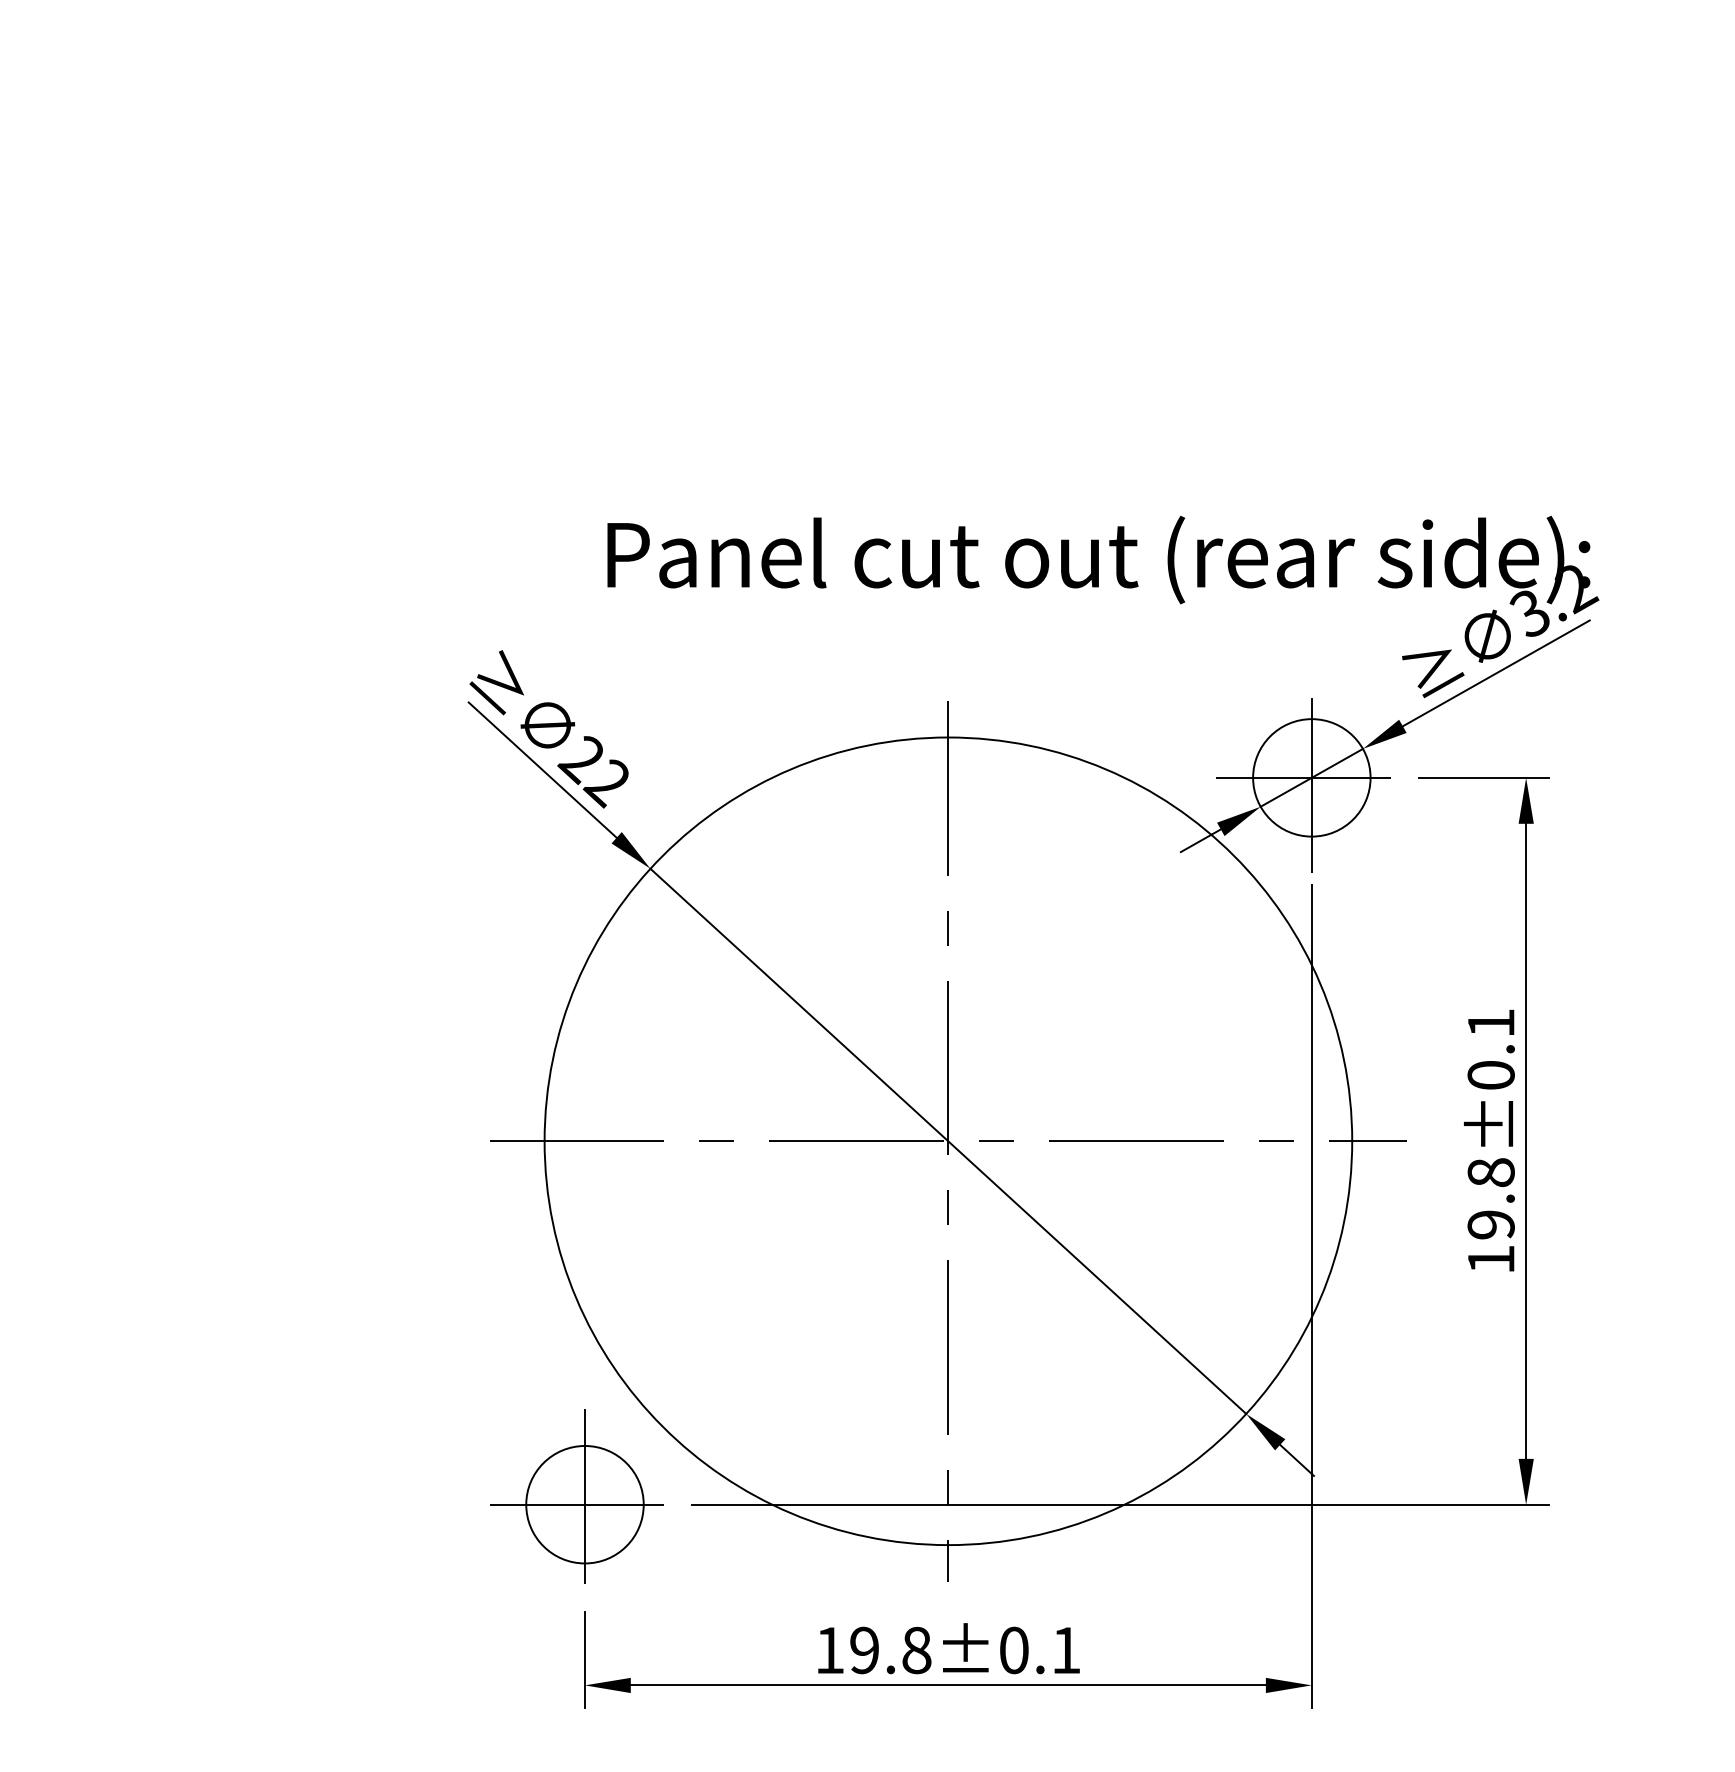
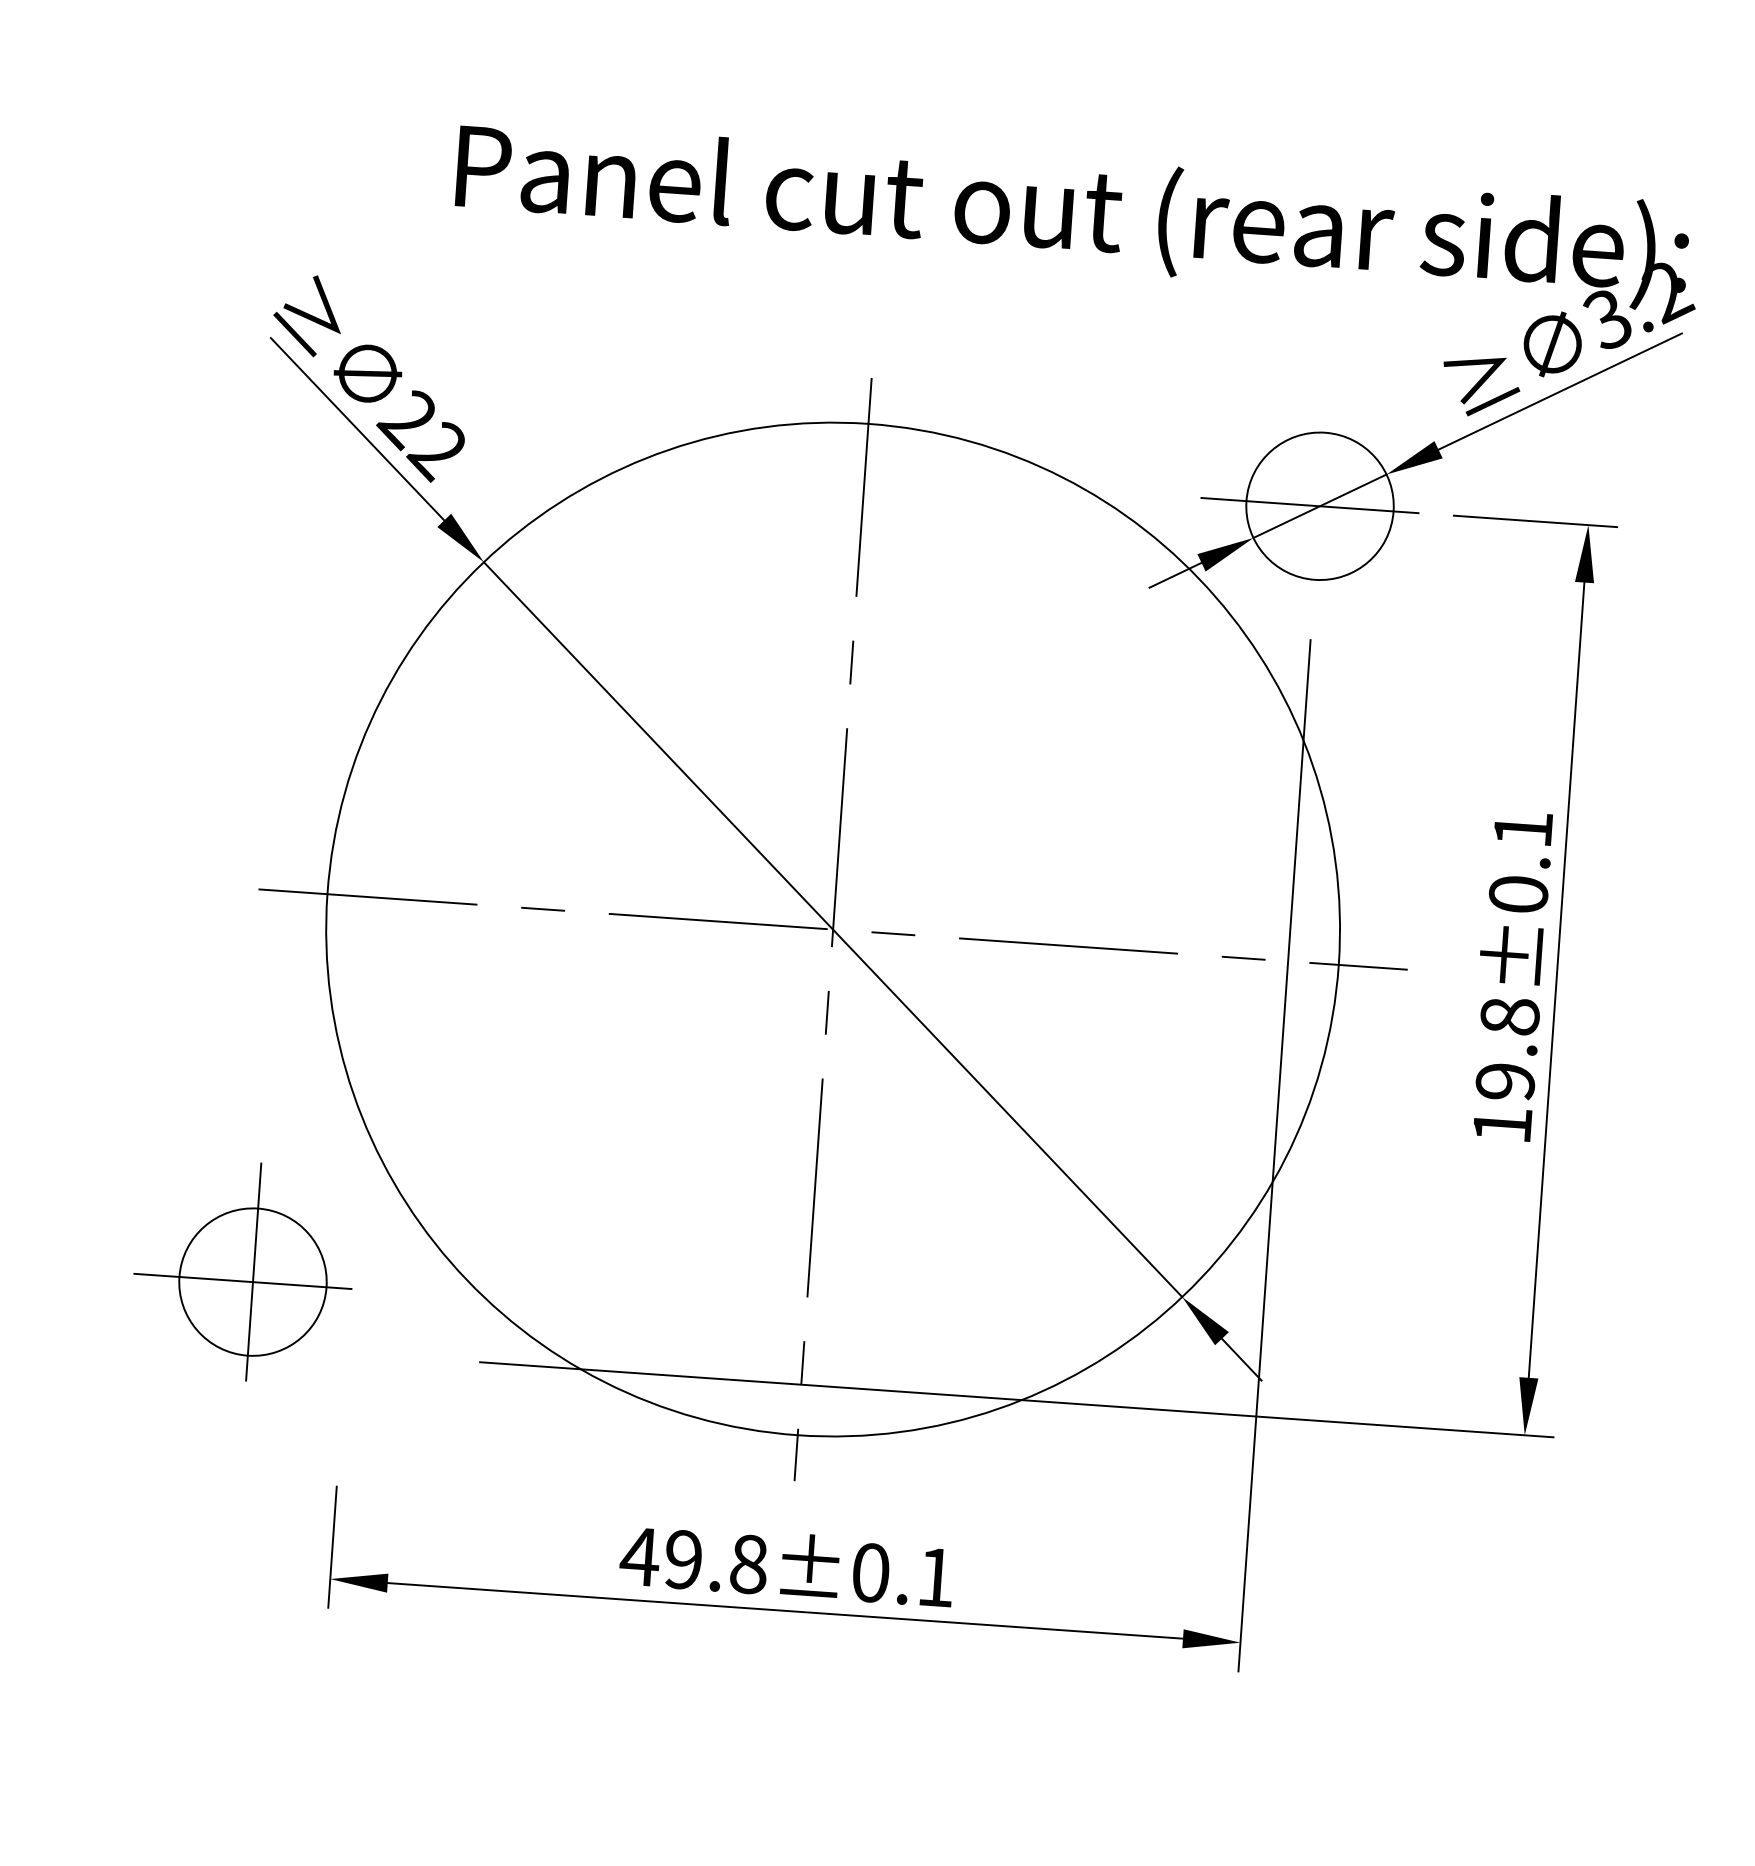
line: (1311, 777) -> (1319, 505), removed
part: (576, 1496) -> (243, 1271), moved
text: (829, 1650) -> (639, 1556), 19.8±0.1 -> 49.8±0.1

